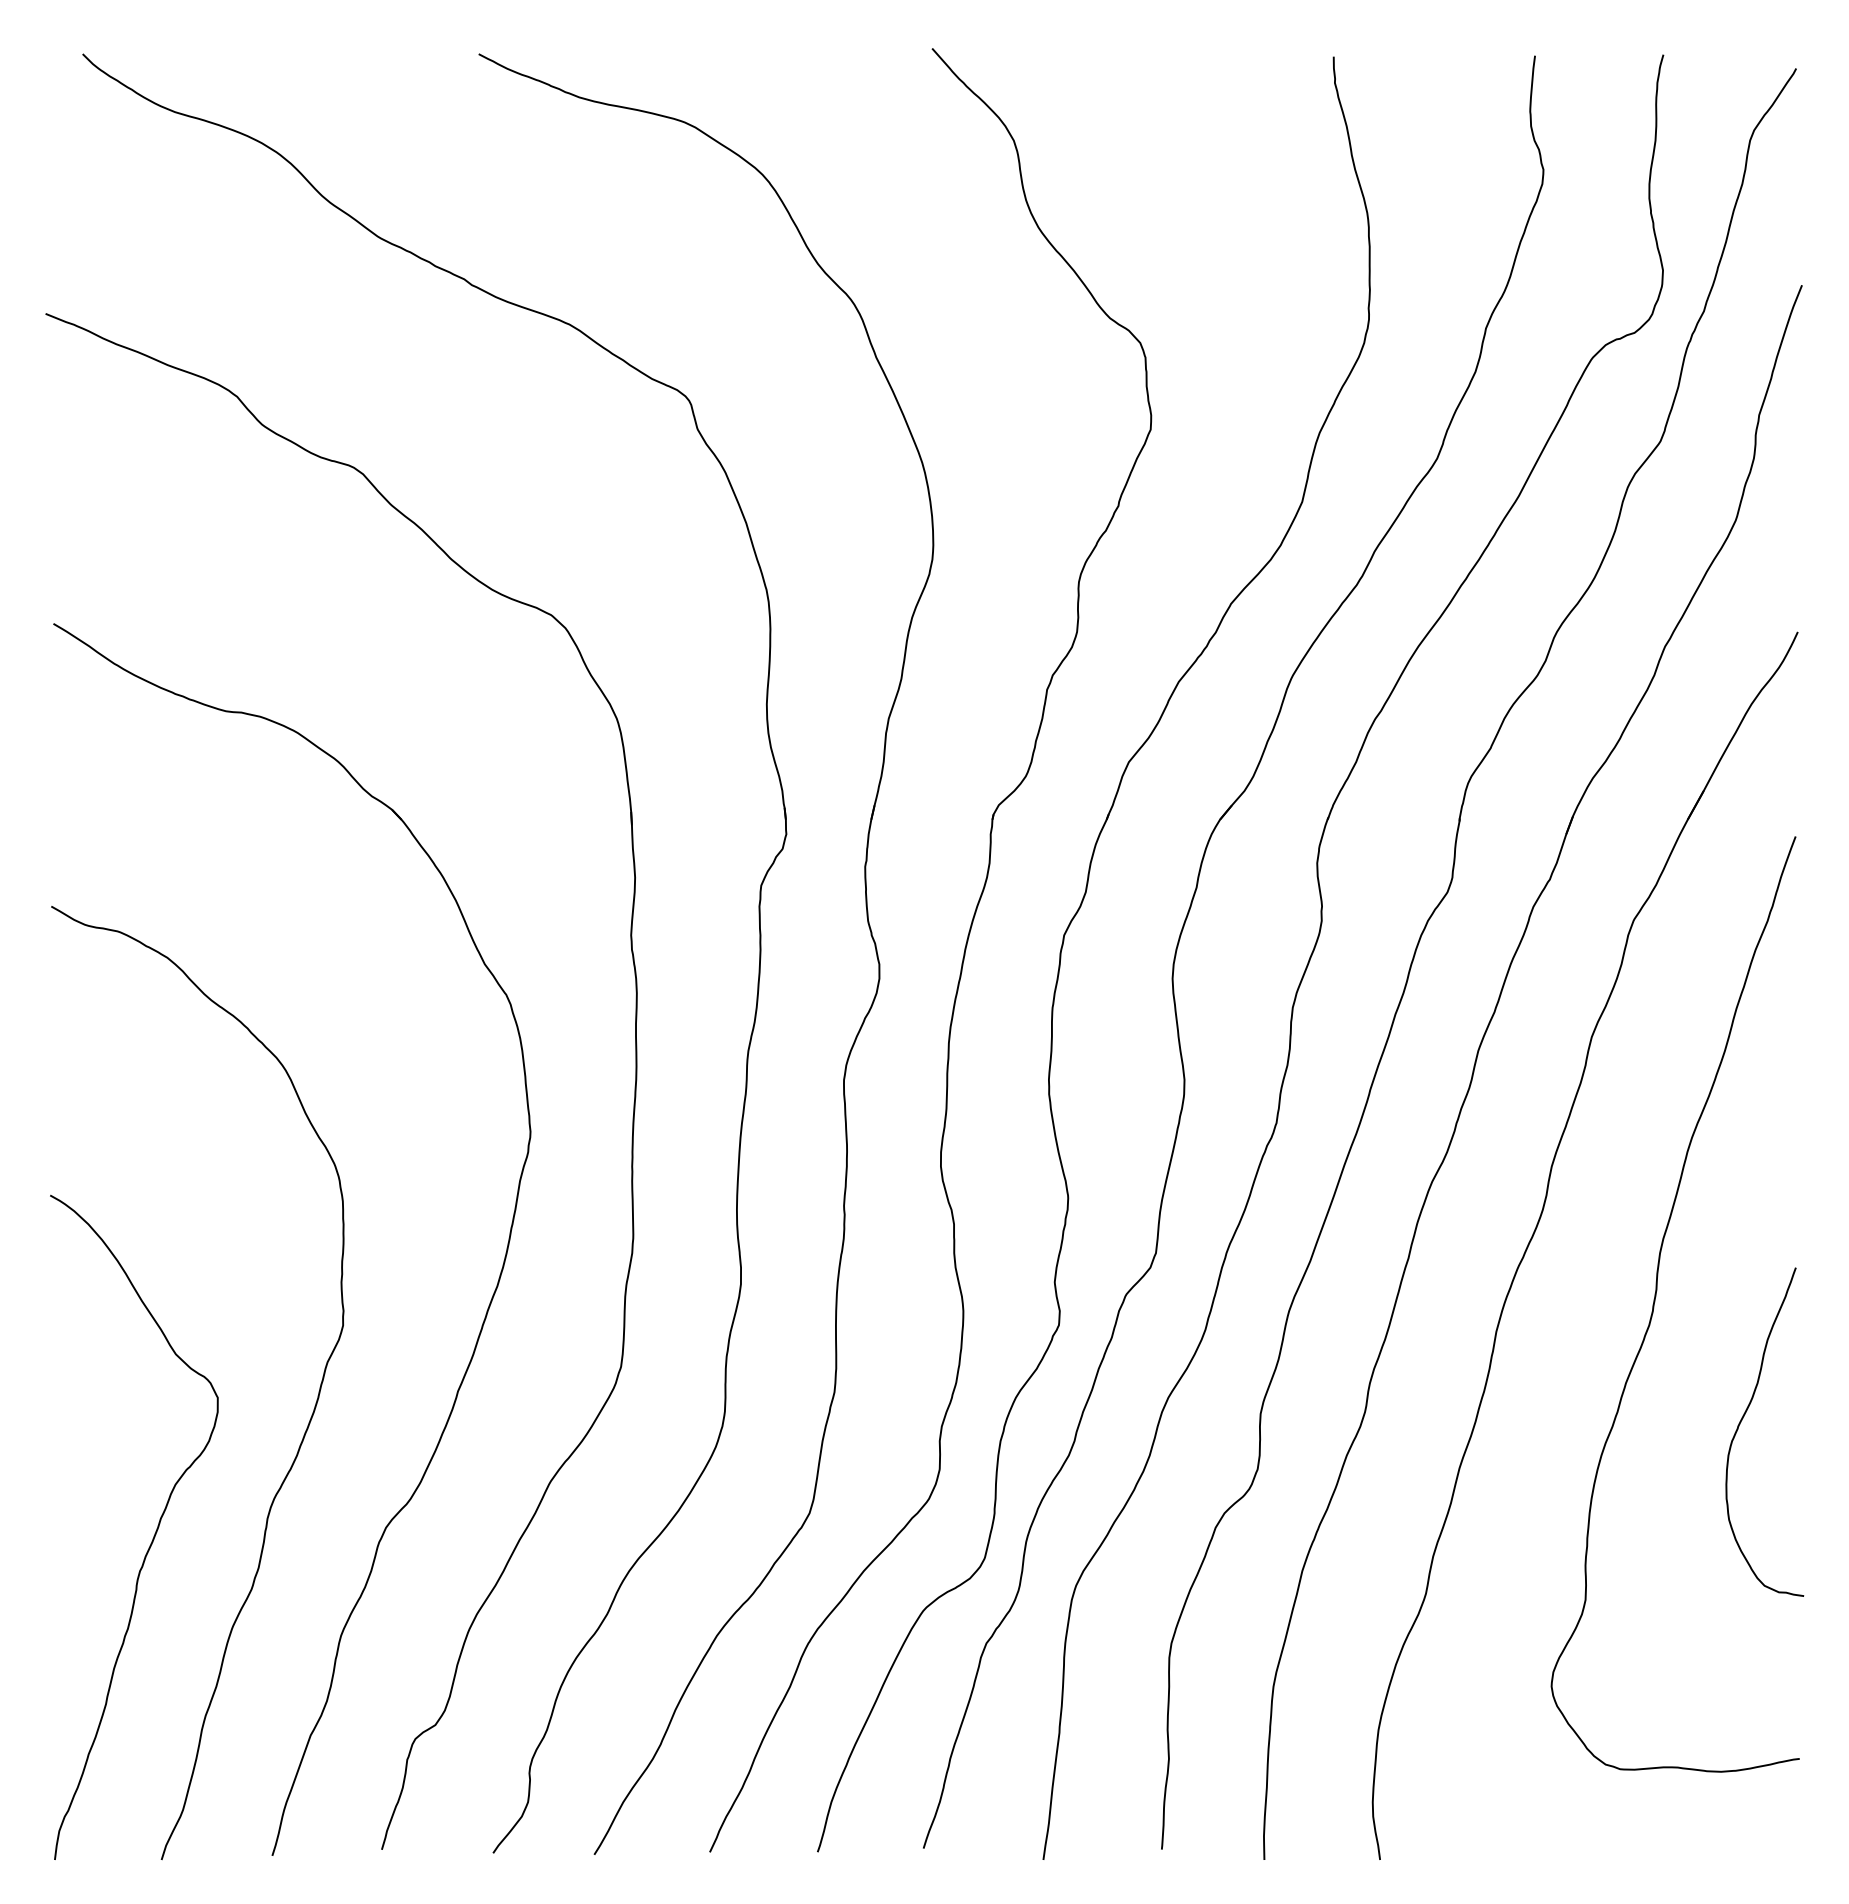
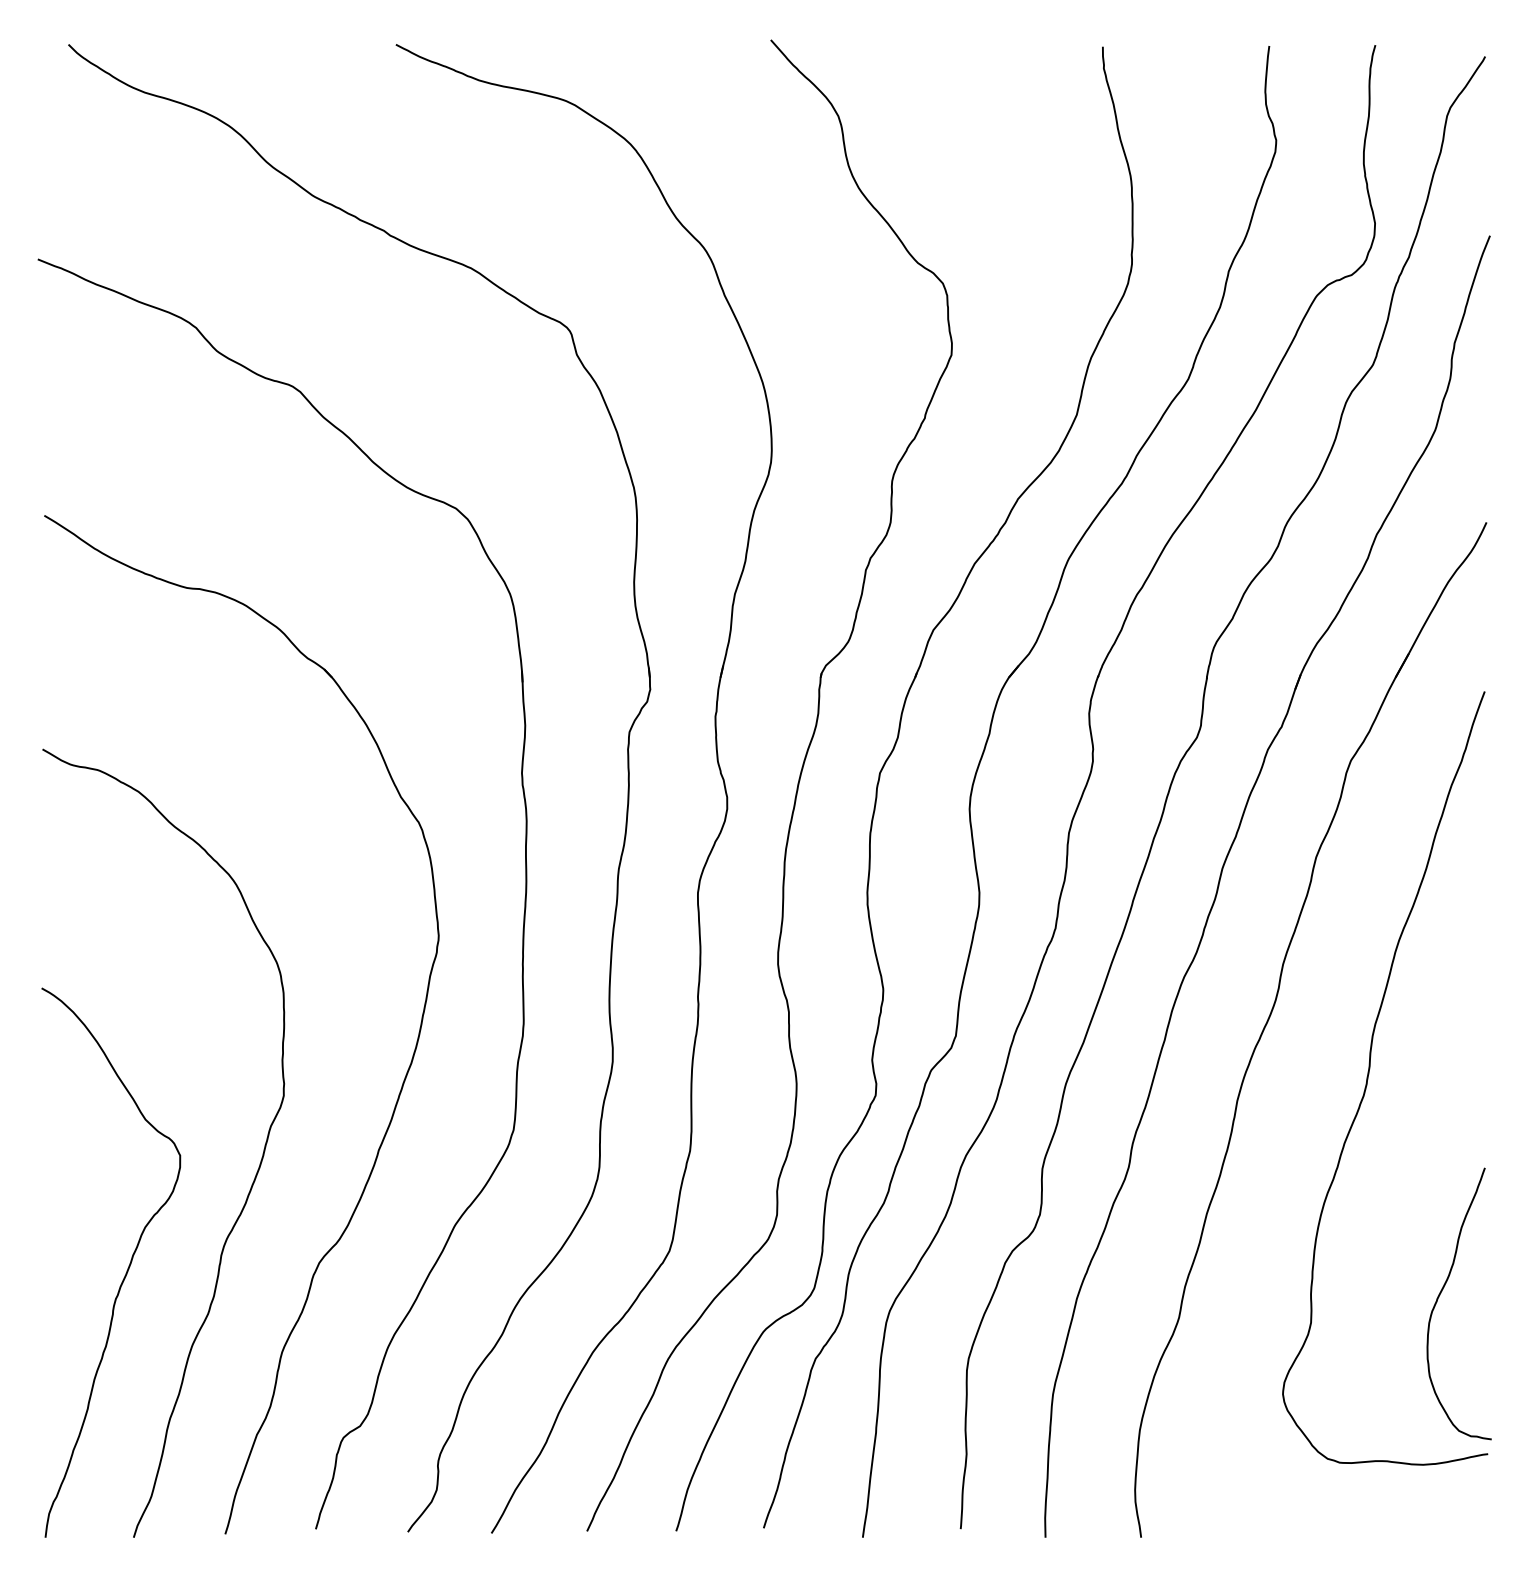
curve: (1742, 1420) -> (1440, 1294), moved

